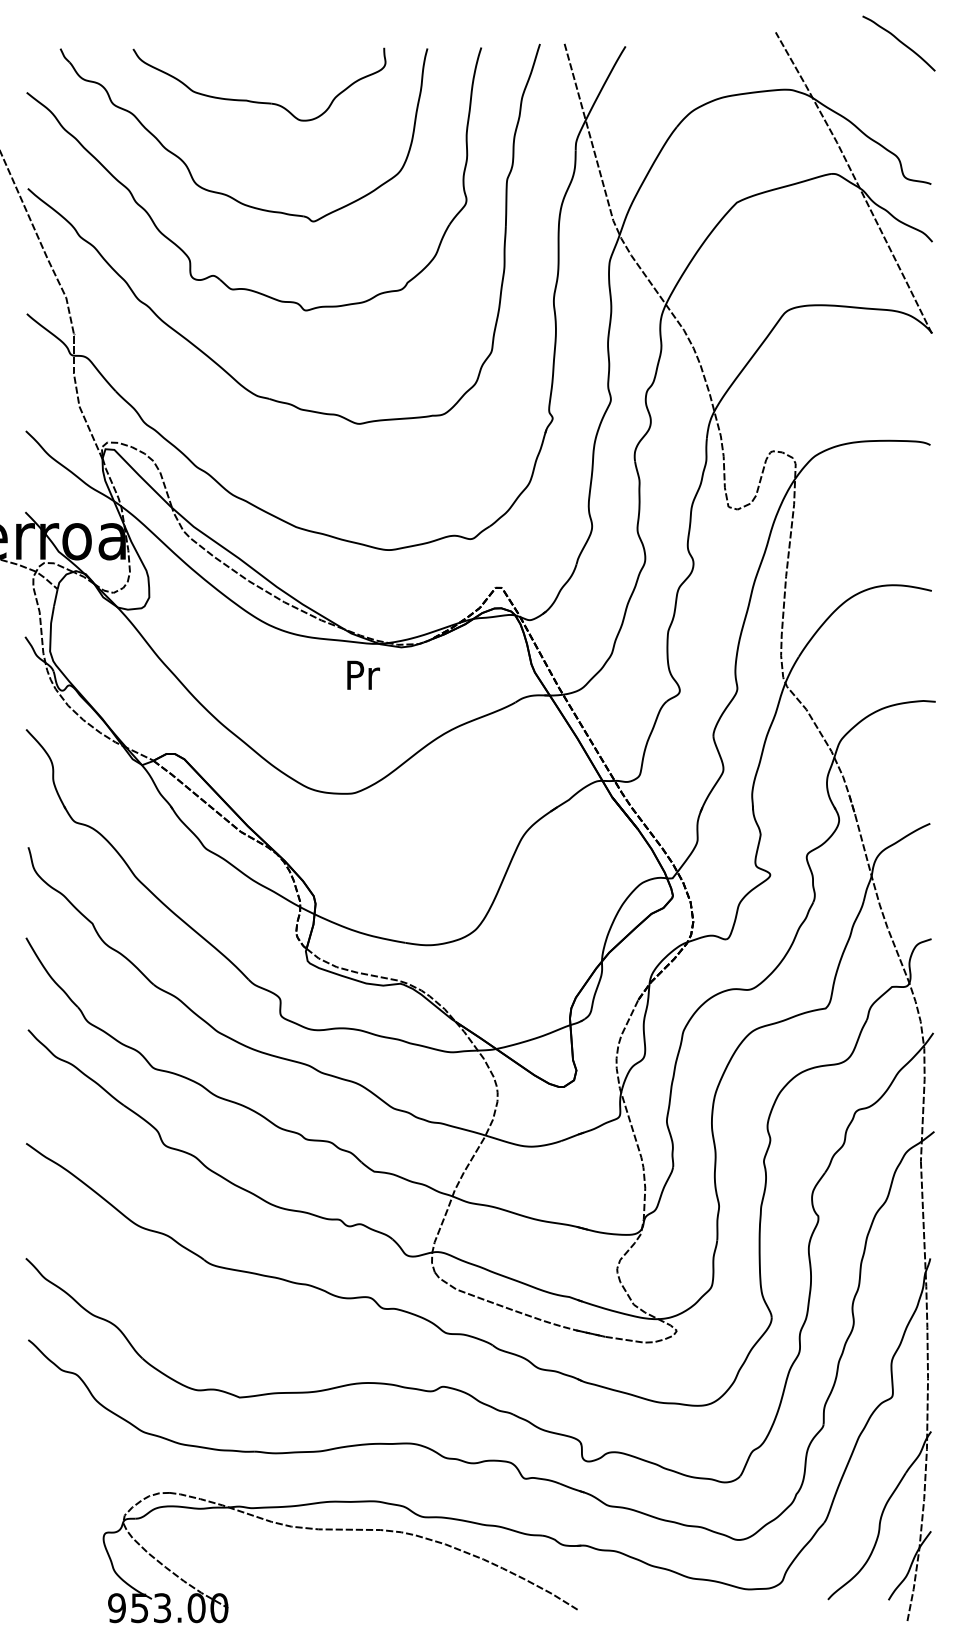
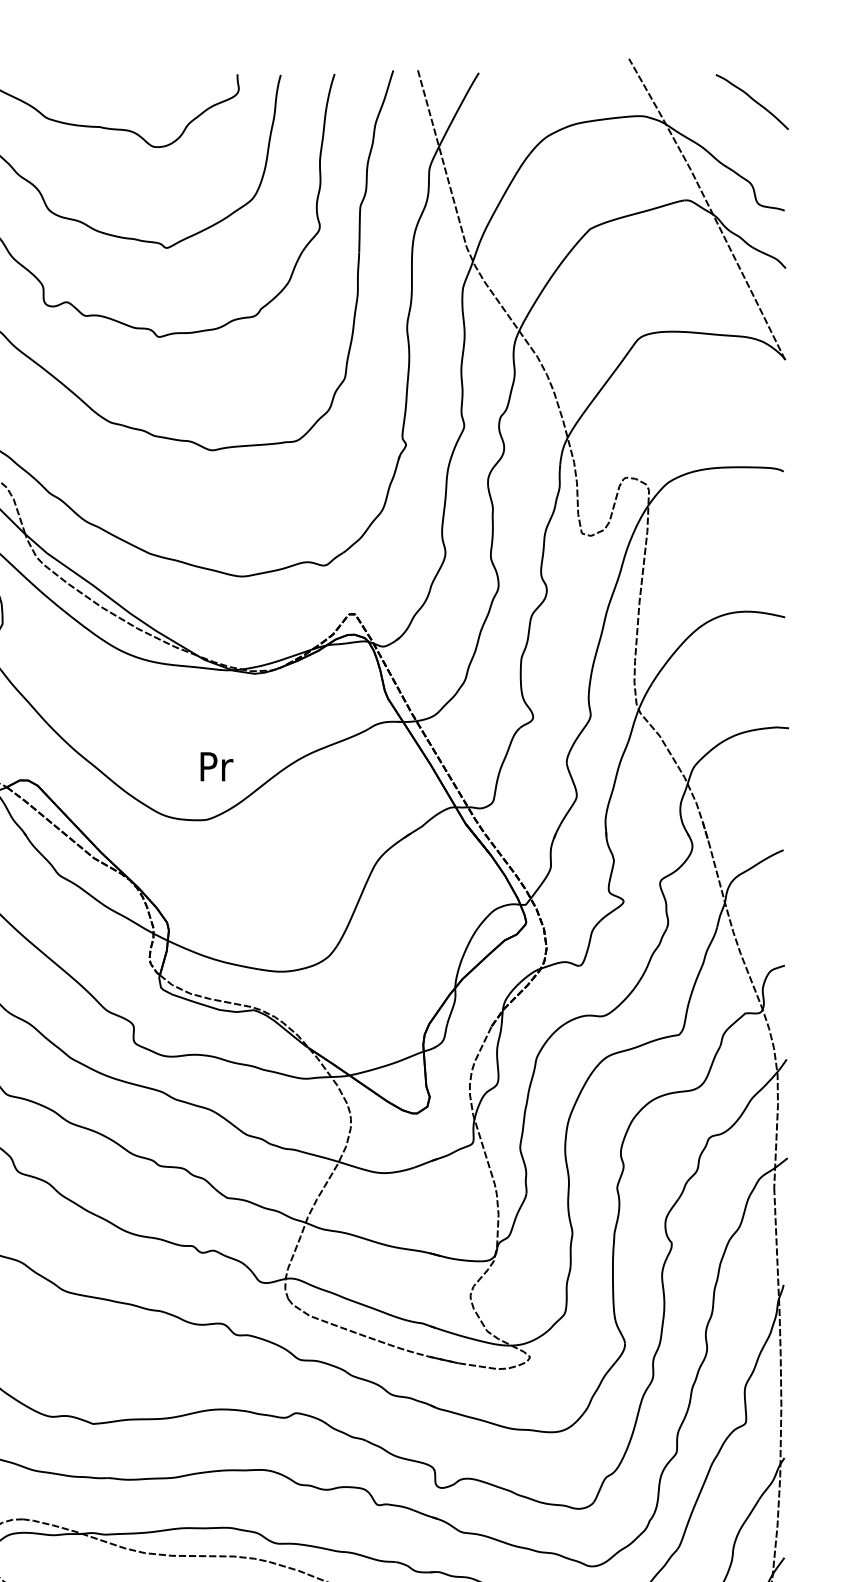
curve: (899, 42) -> (752, 100), moved
text: (363, 674) -> (216, 765), moved

